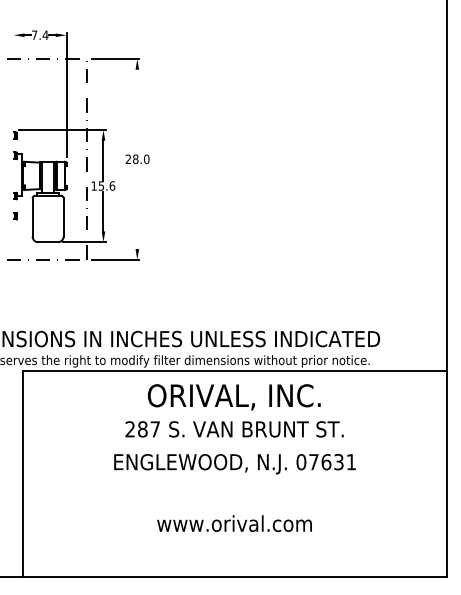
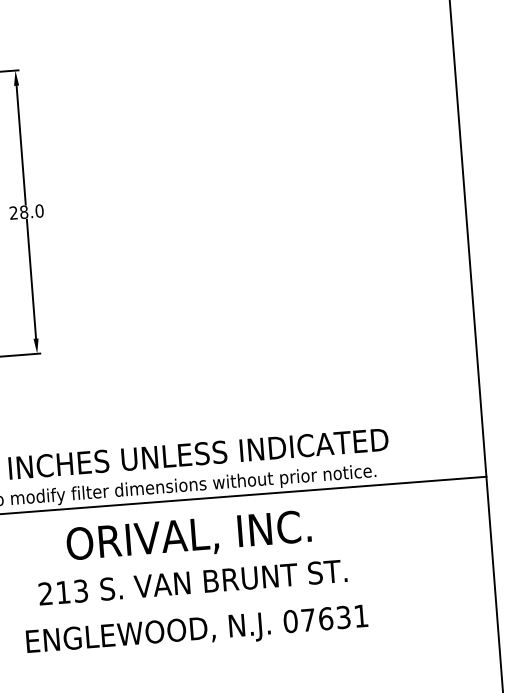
line: (137, 111) -> (21, 144), added
line: (137, 206) -> (31, 278), added
text: (148, 429) -> (71, 592), 287 -> 213

